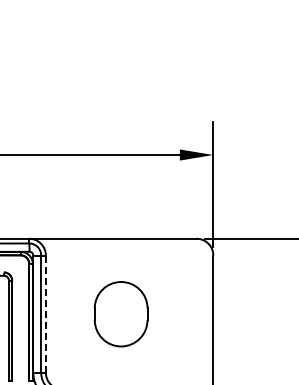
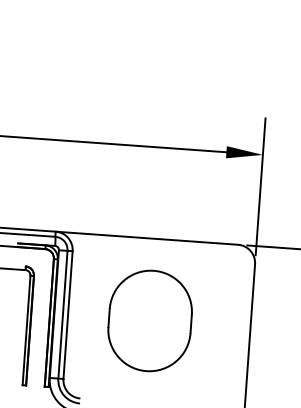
line: (45, 314) -> (67, 315), dashed -> solid
part: (120, 314) -> (149, 321), size x1.43

